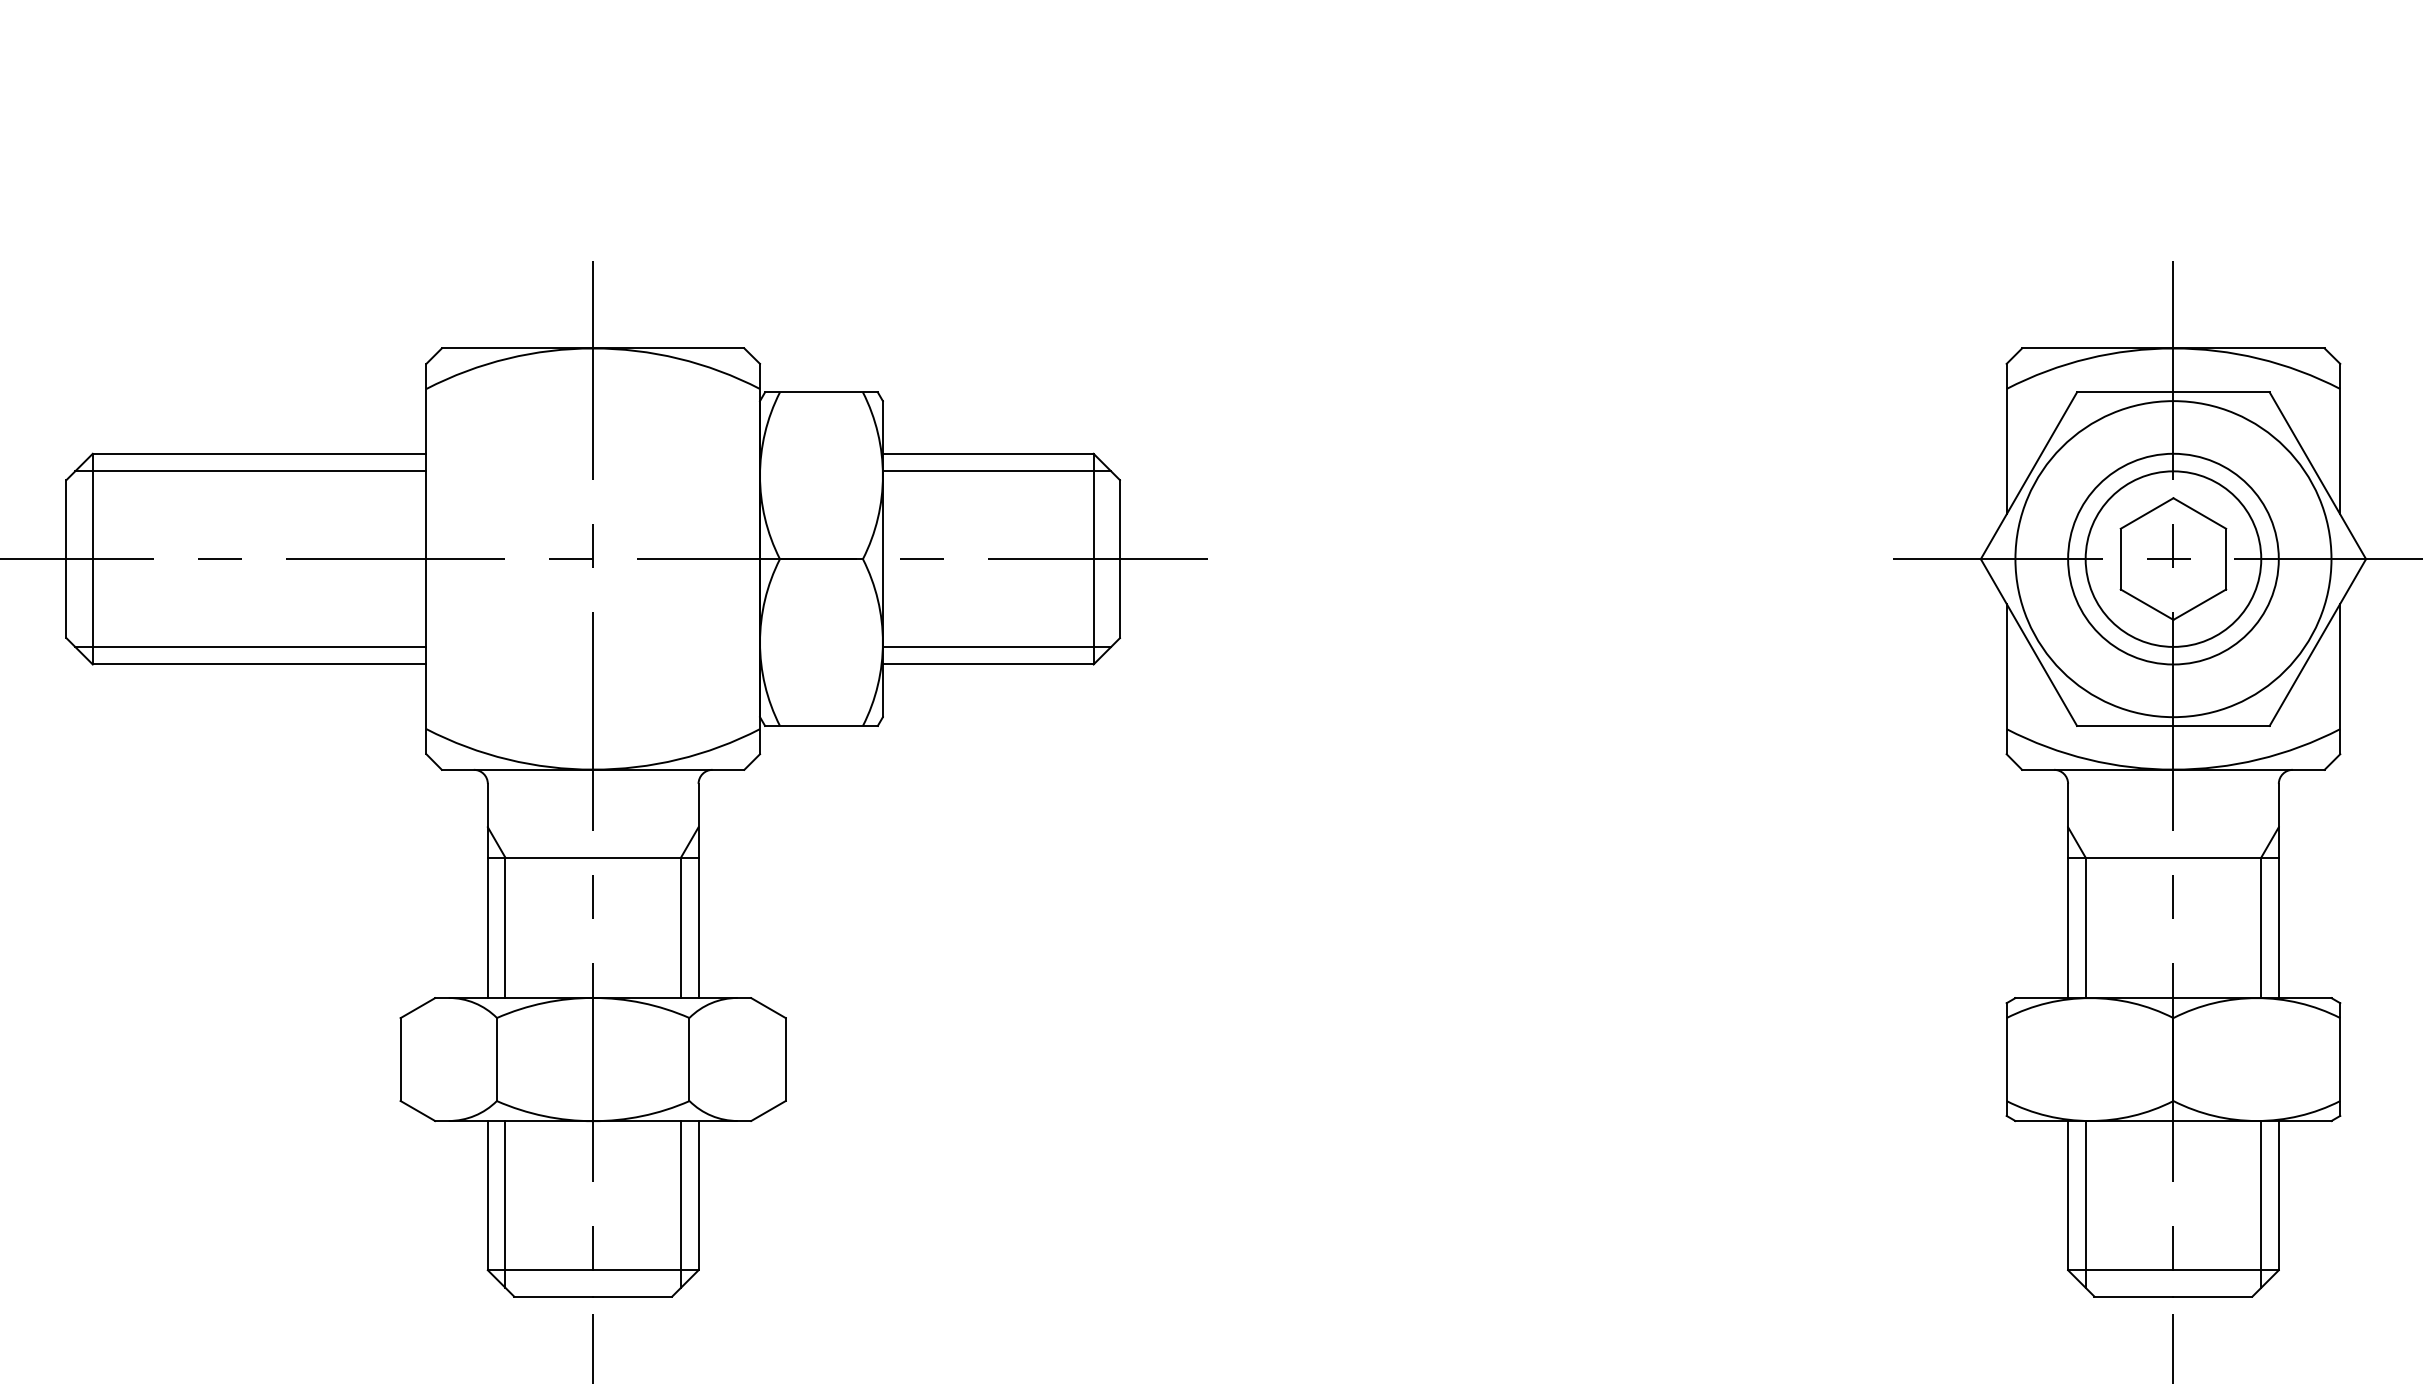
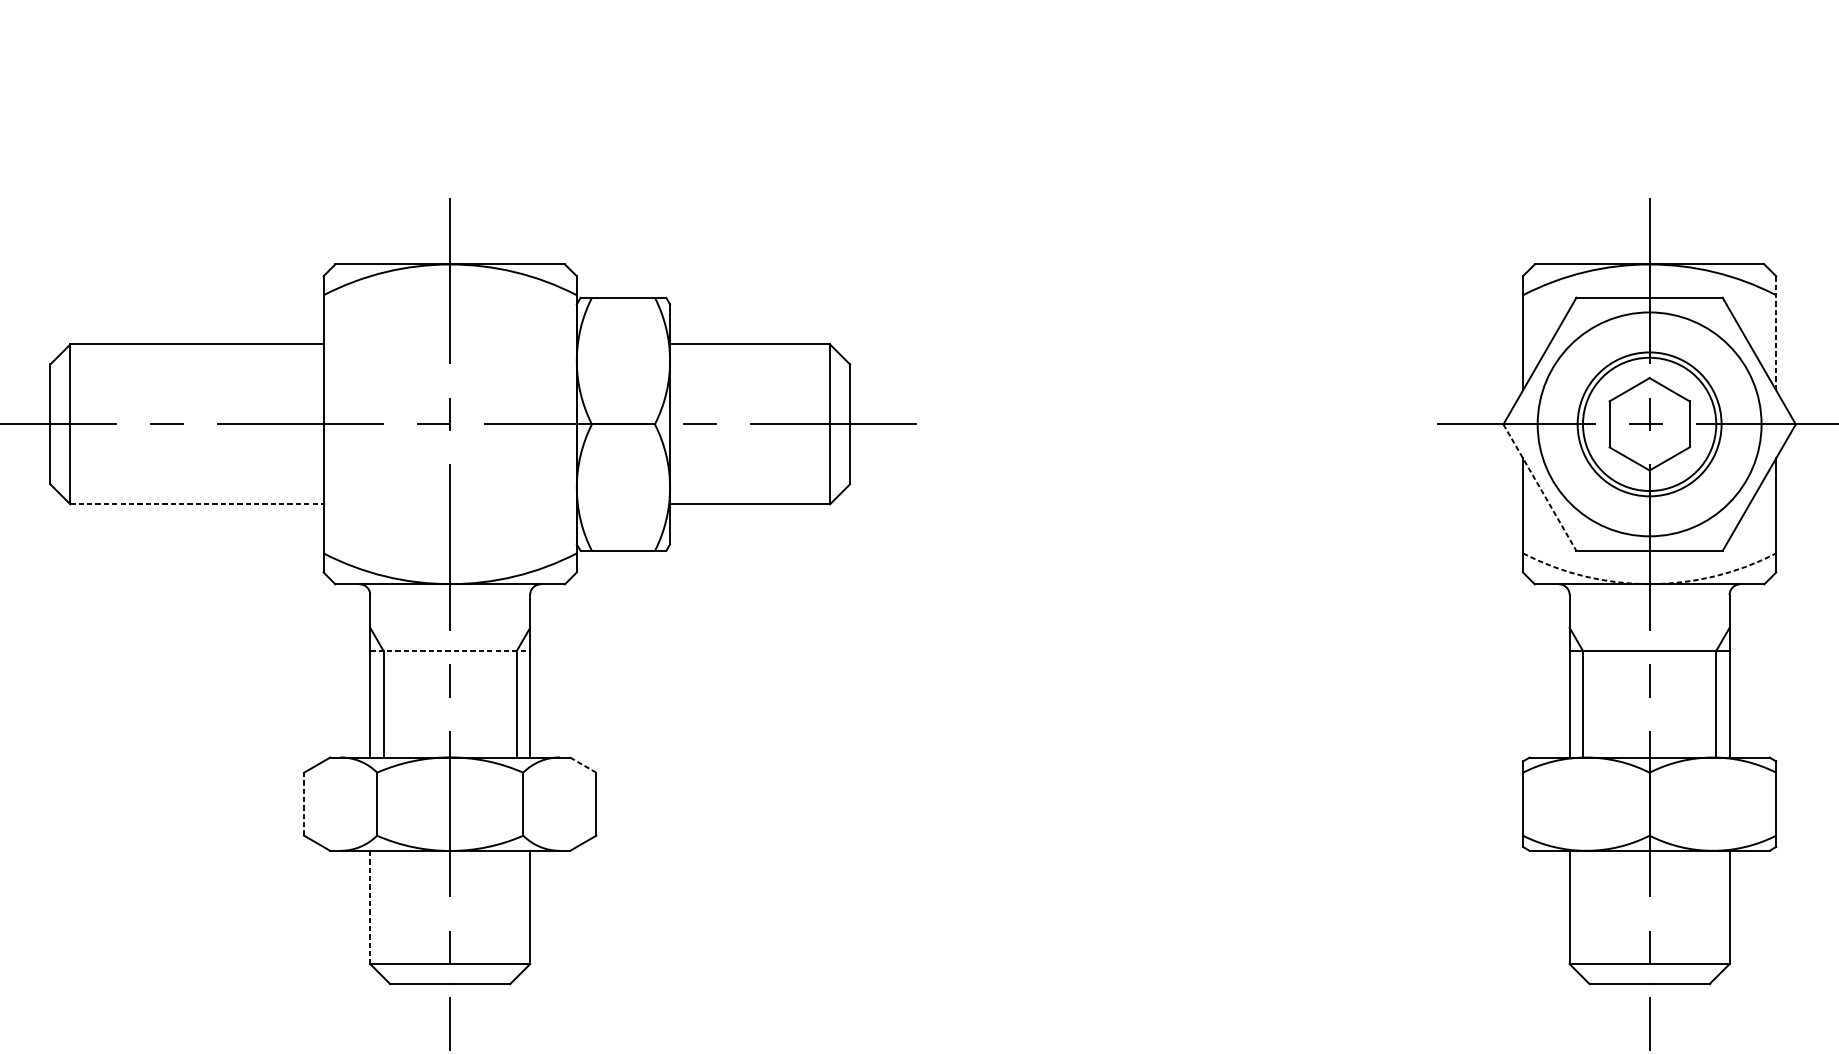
line: (2340, 439) -> (1776, 333), solid -> dashed
line: (250, 471) -> (190, 357), removed
line: (996, 471) -> (756, 357), removed
circle: (2173, 558) -> (1649, 423), size x1.4
circle: (2173, 559) -> (1649, 424), size x0.6
line: (2029, 642) -> (1540, 487), solid -> dashed
line: (250, 646) -> (190, 490), removed
line: (996, 646) -> (756, 490), removed
line: (259, 664) -> (196, 504), solid -> dashed
arc: (2173, 769) -> (1649, 584), solid -> dashed
line: (593, 857) -> (450, 650), solid -> dashed
line: (768, 1008) -> (583, 765), solid -> dashed
line: (400, 1059) -> (303, 804), solid -> dashed
line: (487, 1195) -> (369, 907), solid -> dashed
line: (505, 1204) -> (383, 914), removed
line: (681, 1204) -> (517, 914), removed
line: (2085, 1204) -> (1582, 914), removed
line: (2261, 1204) -> (1716, 914), removed

